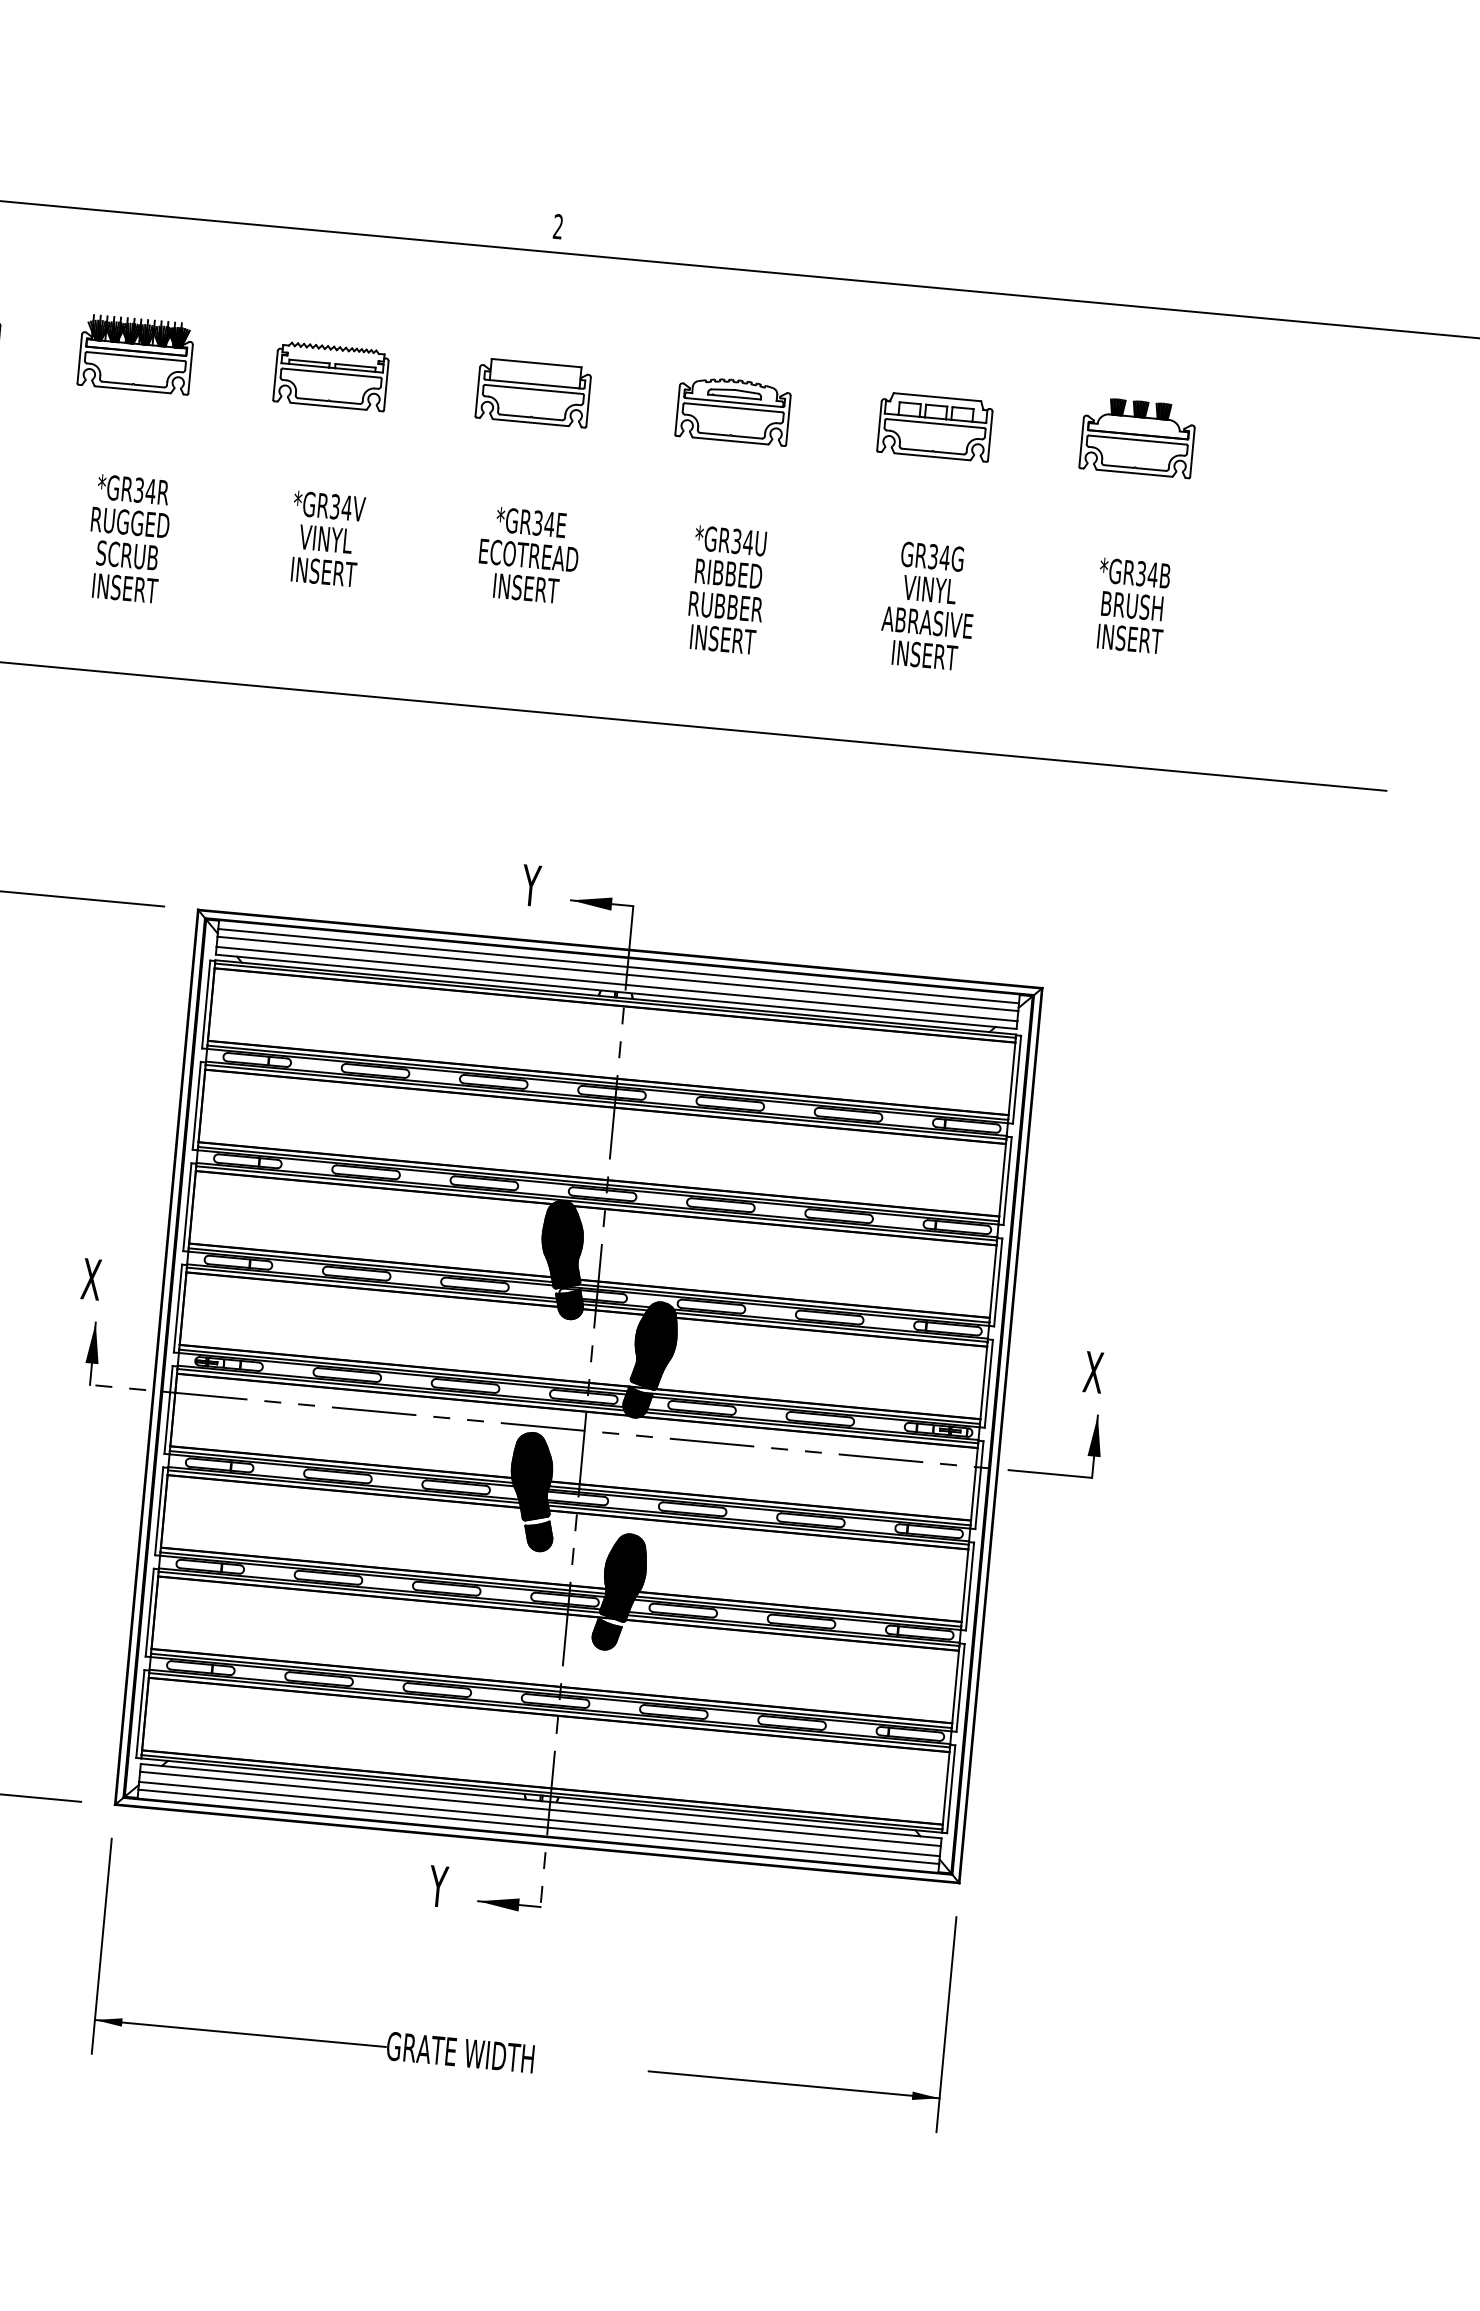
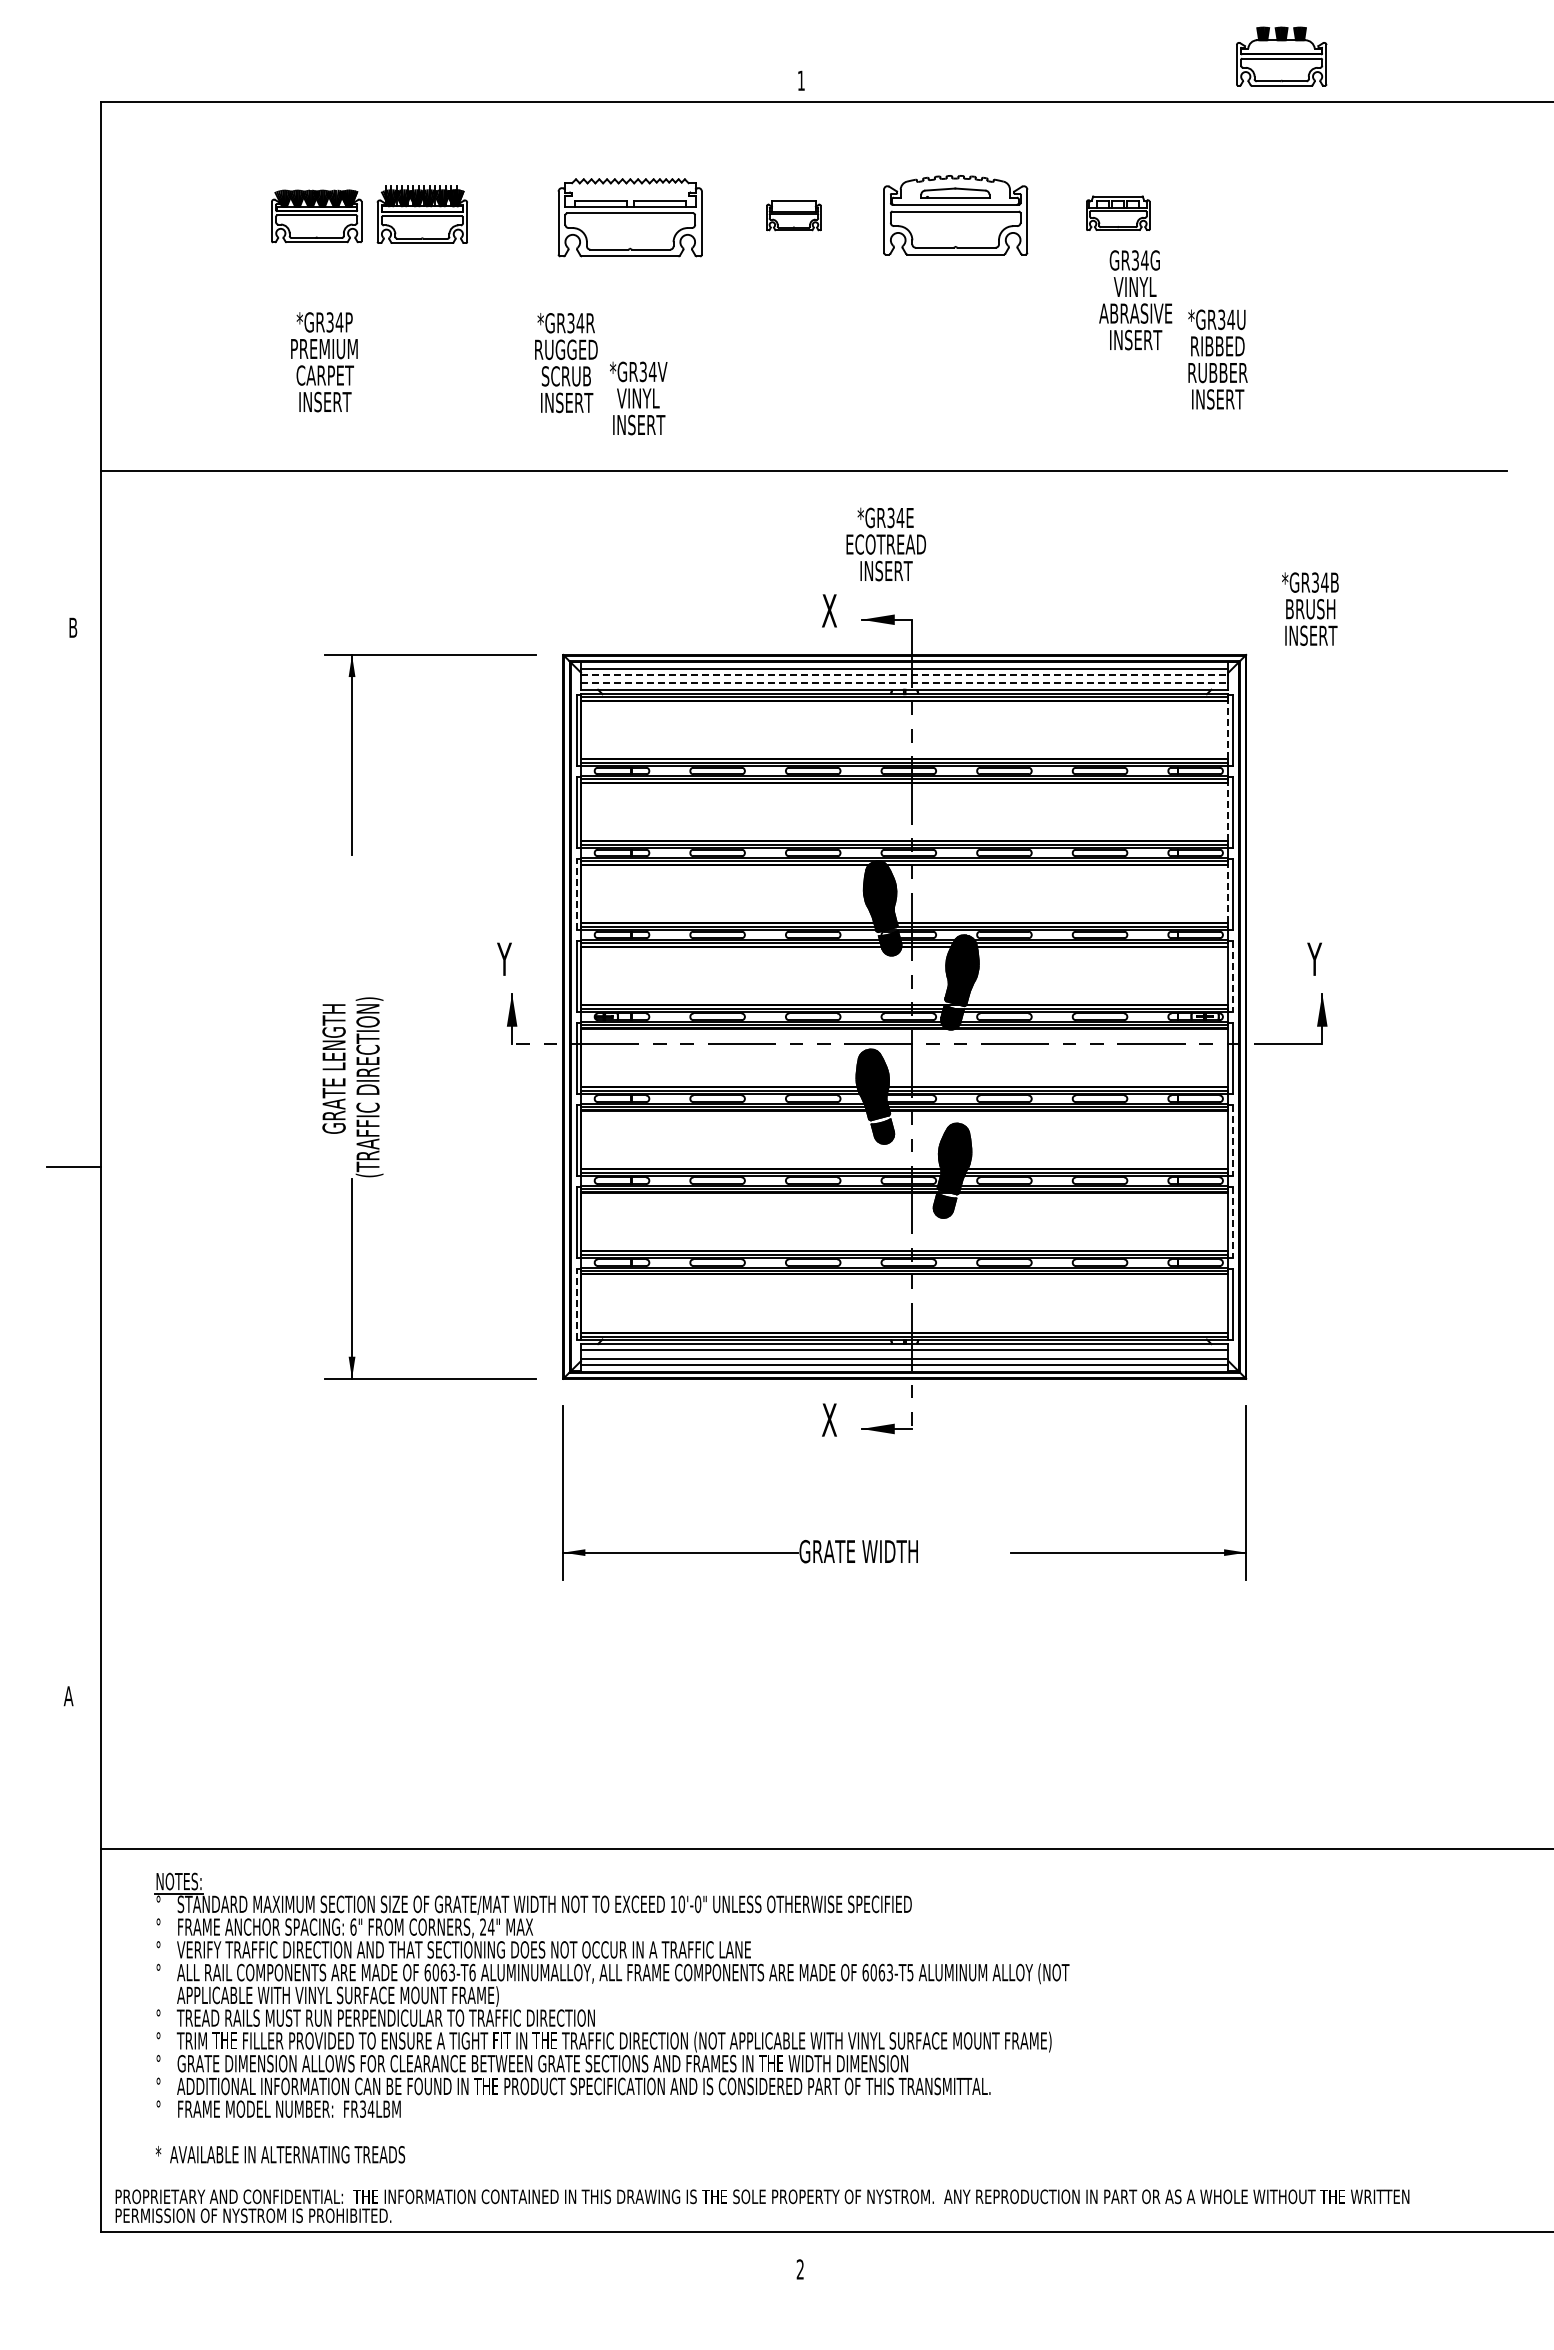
text: (557, 226) -> (800, 80), 2 -> 1
part: (134, 354) -> (421, 214), moved
part: (331, 376) -> (630, 217), size x1.6
part: (533, 392) -> (793, 215), size x0.6
part: (732, 409) -> (954, 214), size x1.6
part: (934, 427) -> (1117, 213), size x0.7
part: (1137, 437) -> (1281, 56), moved
text: (128, 539) -> (566, 363), moved
text: (326, 539) -> (638, 398), moved
text: (527, 555) -> (885, 544), moved
text: (726, 590) -> (1217, 359), moved
text: (1132, 605) -> (1310, 608), moved
text: (928, 606) -> (1135, 300), moved
text: (531, 885) -> (828, 610), Y -> X
line: (617, 974) -> (904, 675), solid -> dashed
line: (616, 984) -> (904, 683), solid -> dashed
line: (1012, 1078) -> (1228, 729), solid -> dashed
line: (1002, 1179) -> (1228, 811), solid -> dashed
line: (186, 1207) -> (576, 894), solid -> dashed
text: (90, 1278) -> (504, 958), X -> Y
line: (993, 1281) -> (1228, 893), solid -> dashed
text: (1093, 1371) -> (1315, 958), X -> Y
line: (988, 1384) -> (1232, 976), solid -> dashed
line: (969, 1586) -> (1232, 1140), solid -> dashed
line: (960, 1688) -> (1232, 1222), solid -> dashed
line: (139, 1714) -> (576, 1304), solid -> dashed
text: (438, 1885) -> (828, 1419), Y -> X

